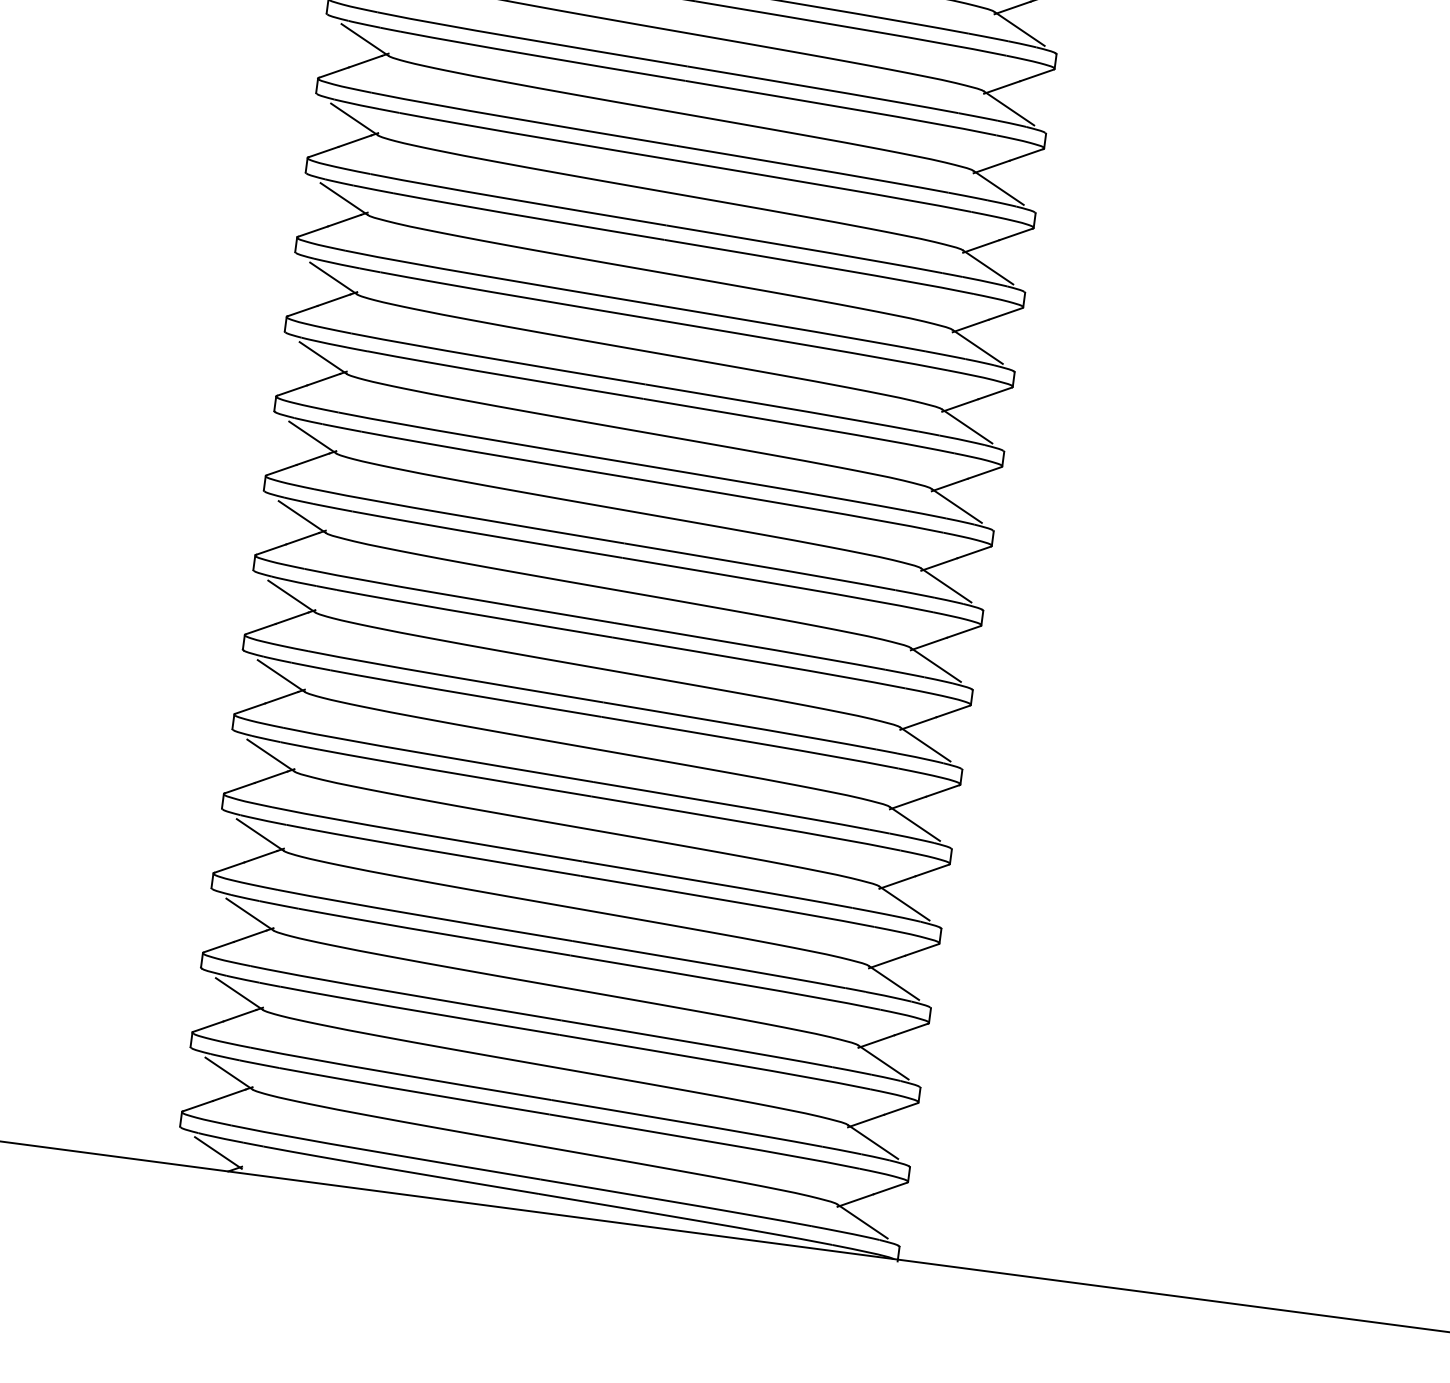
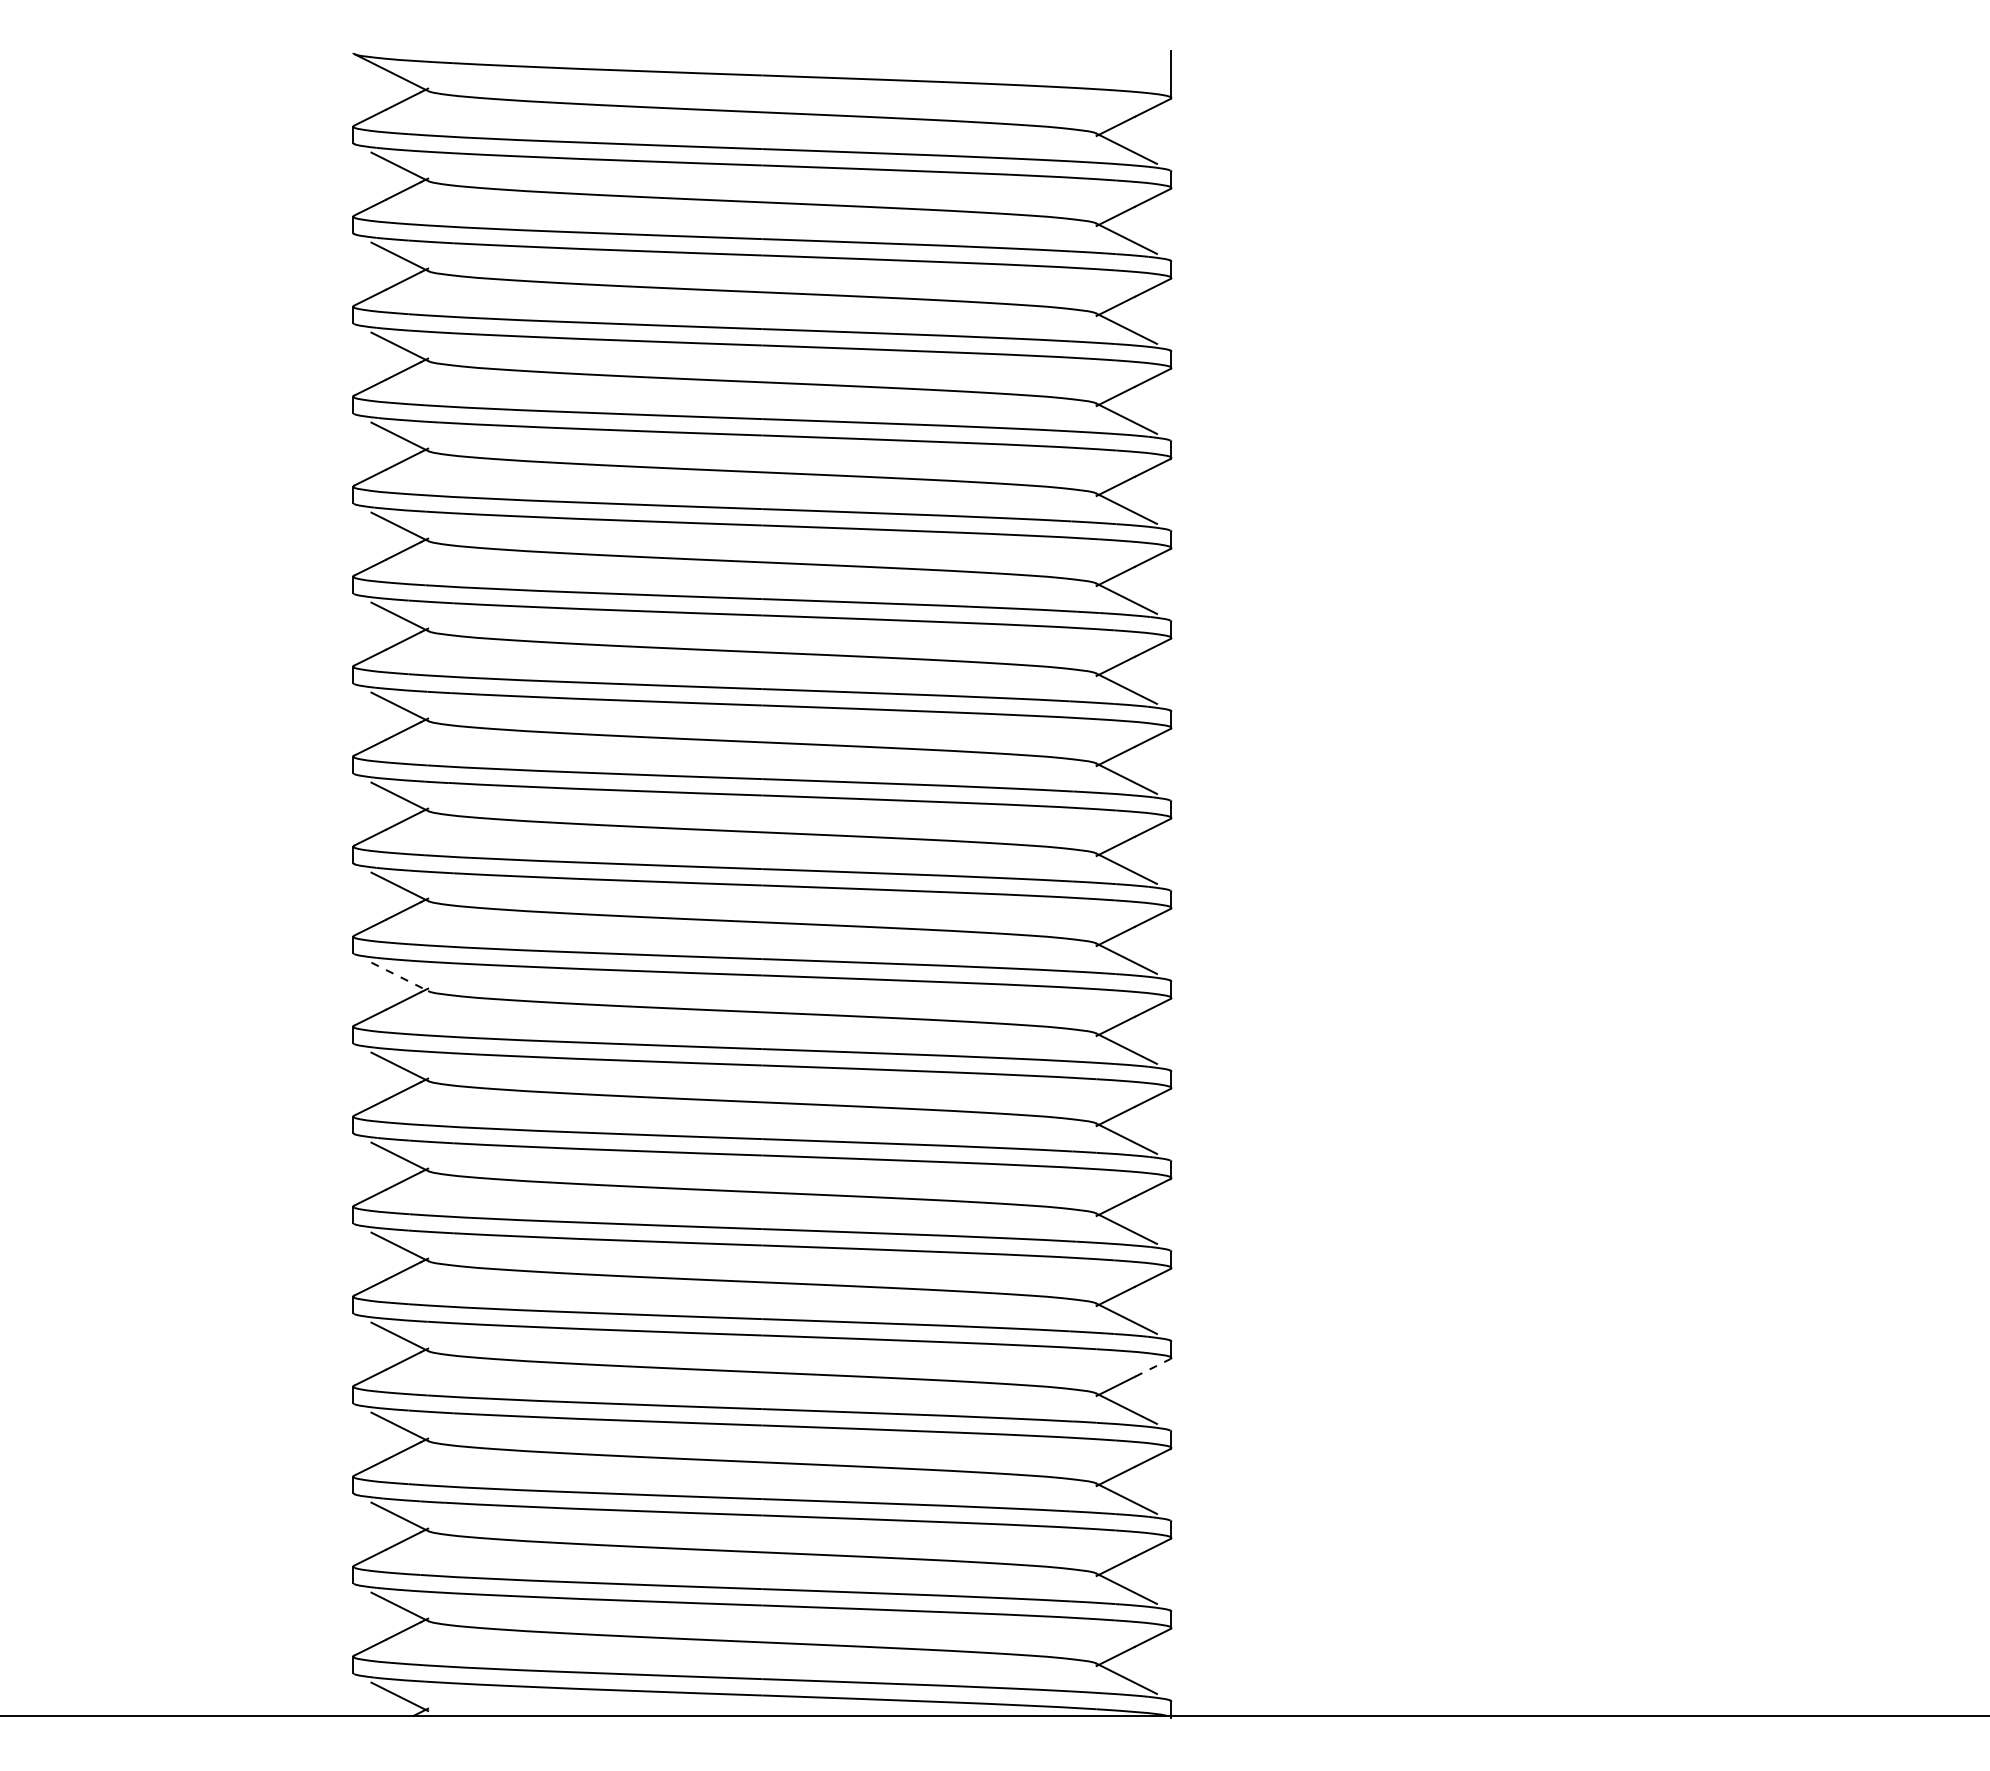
line: (301, 516) -> (399, 976), solid -> dashed
line: (921, 949) -> (1152, 1367), solid -> dashed

